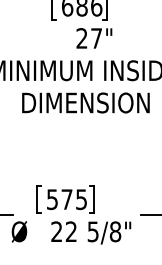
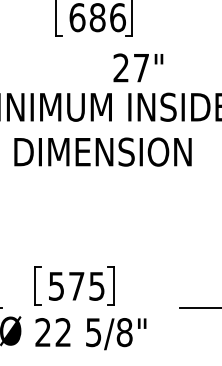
text: (94, 38) -> (138, 68), moved
text: (91, 232) -> (91, 333), moved

